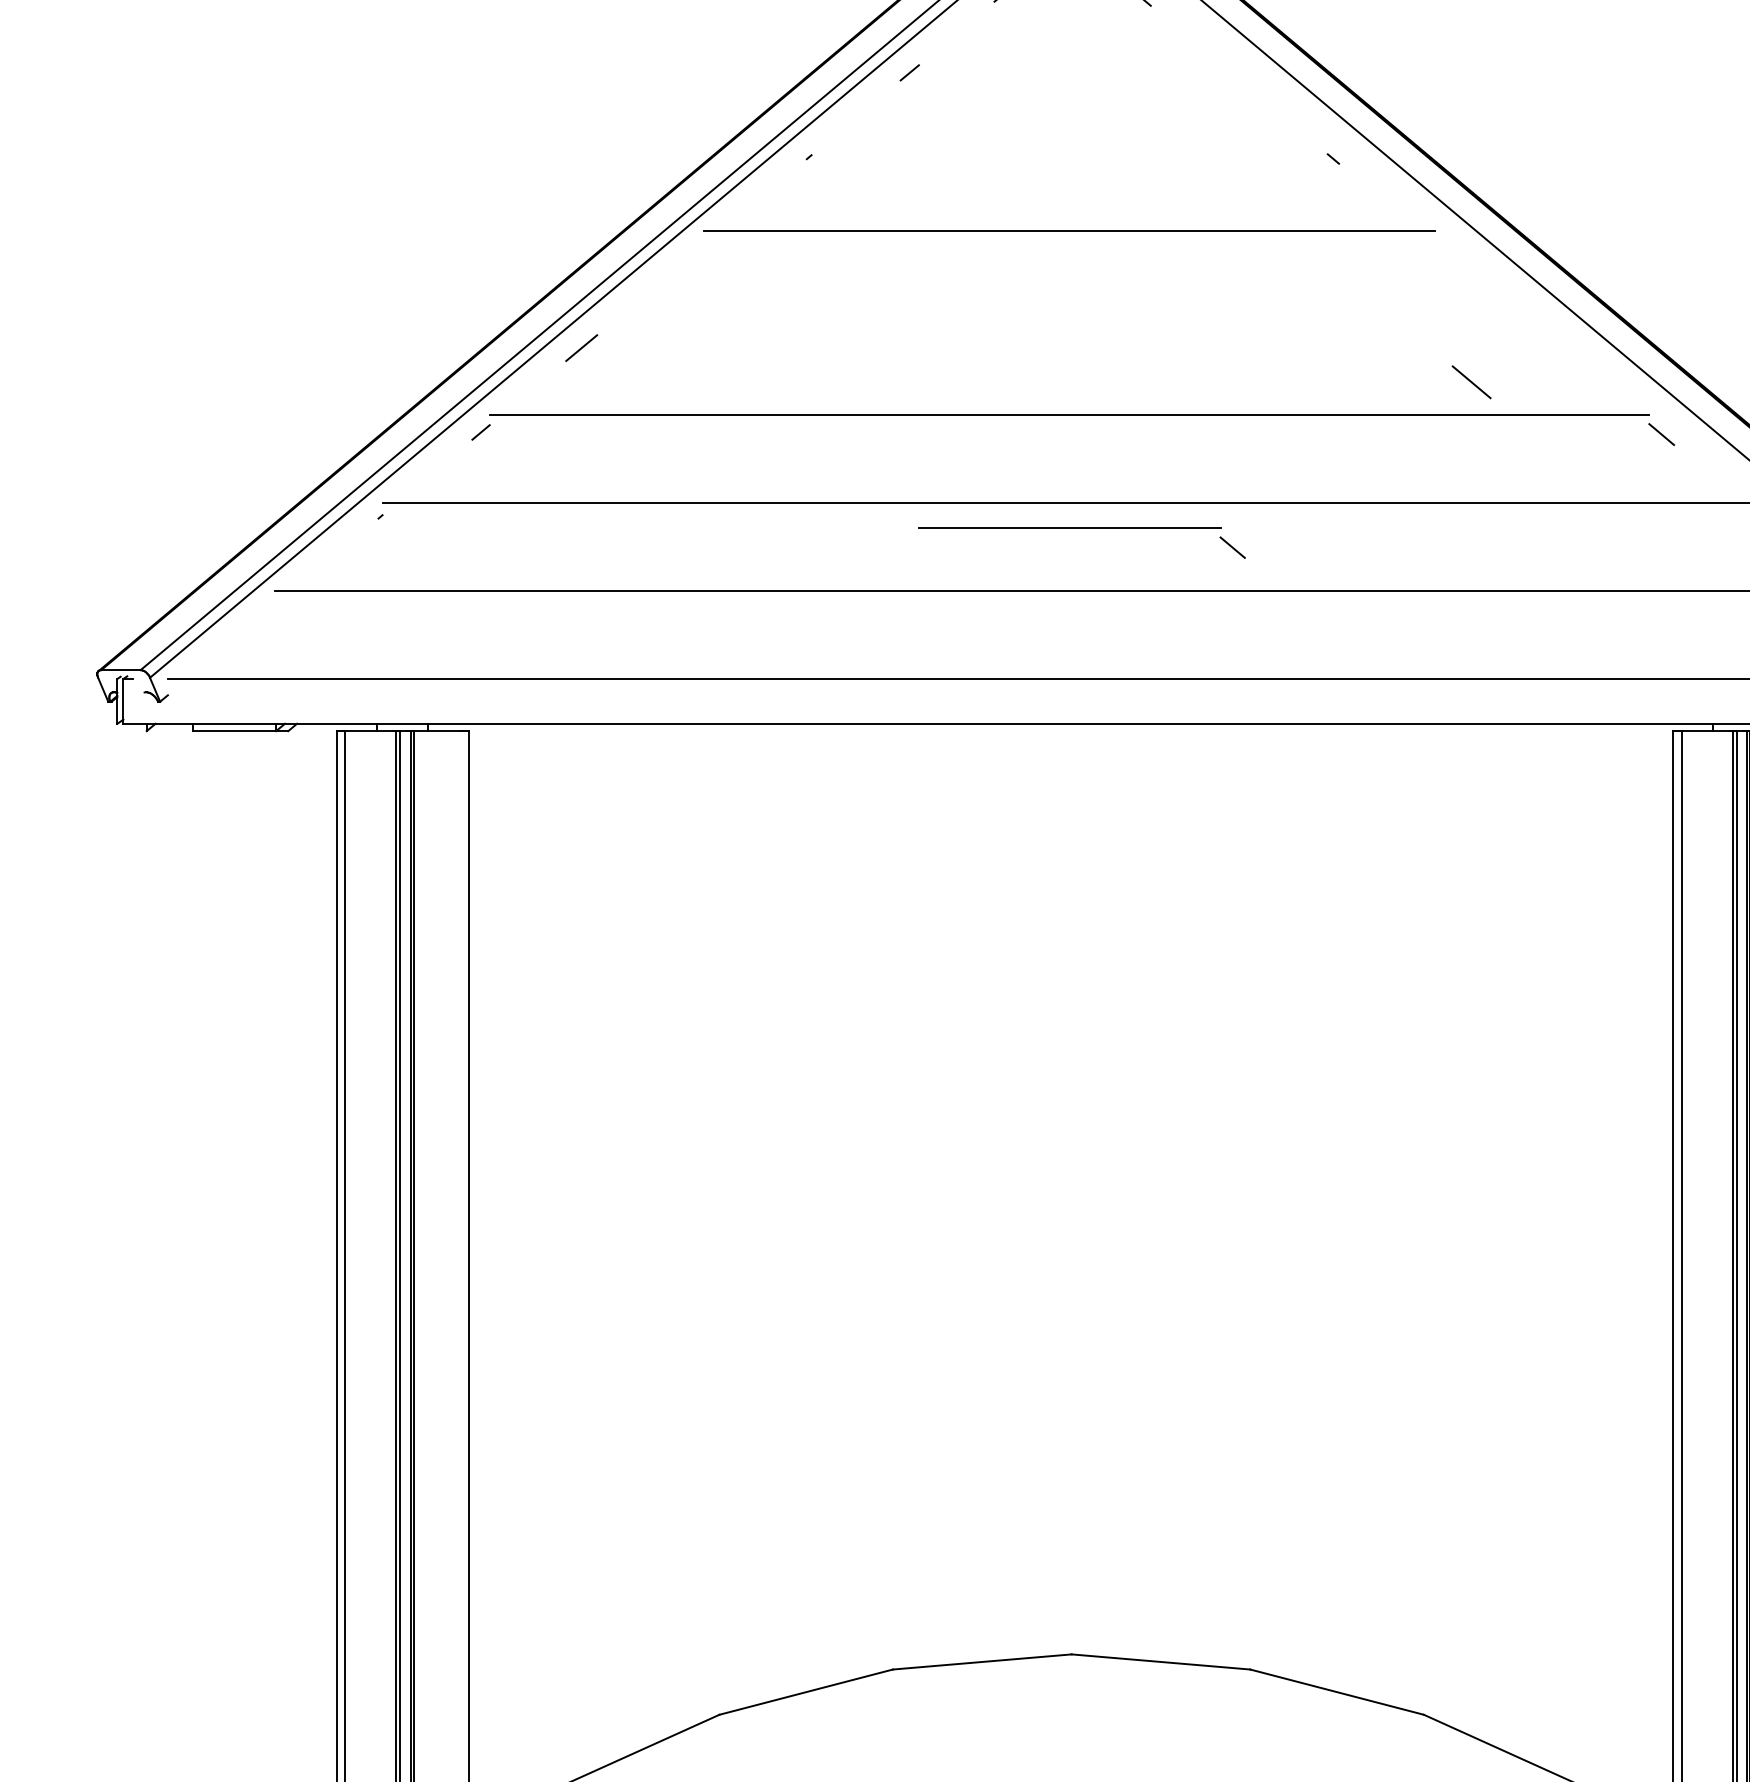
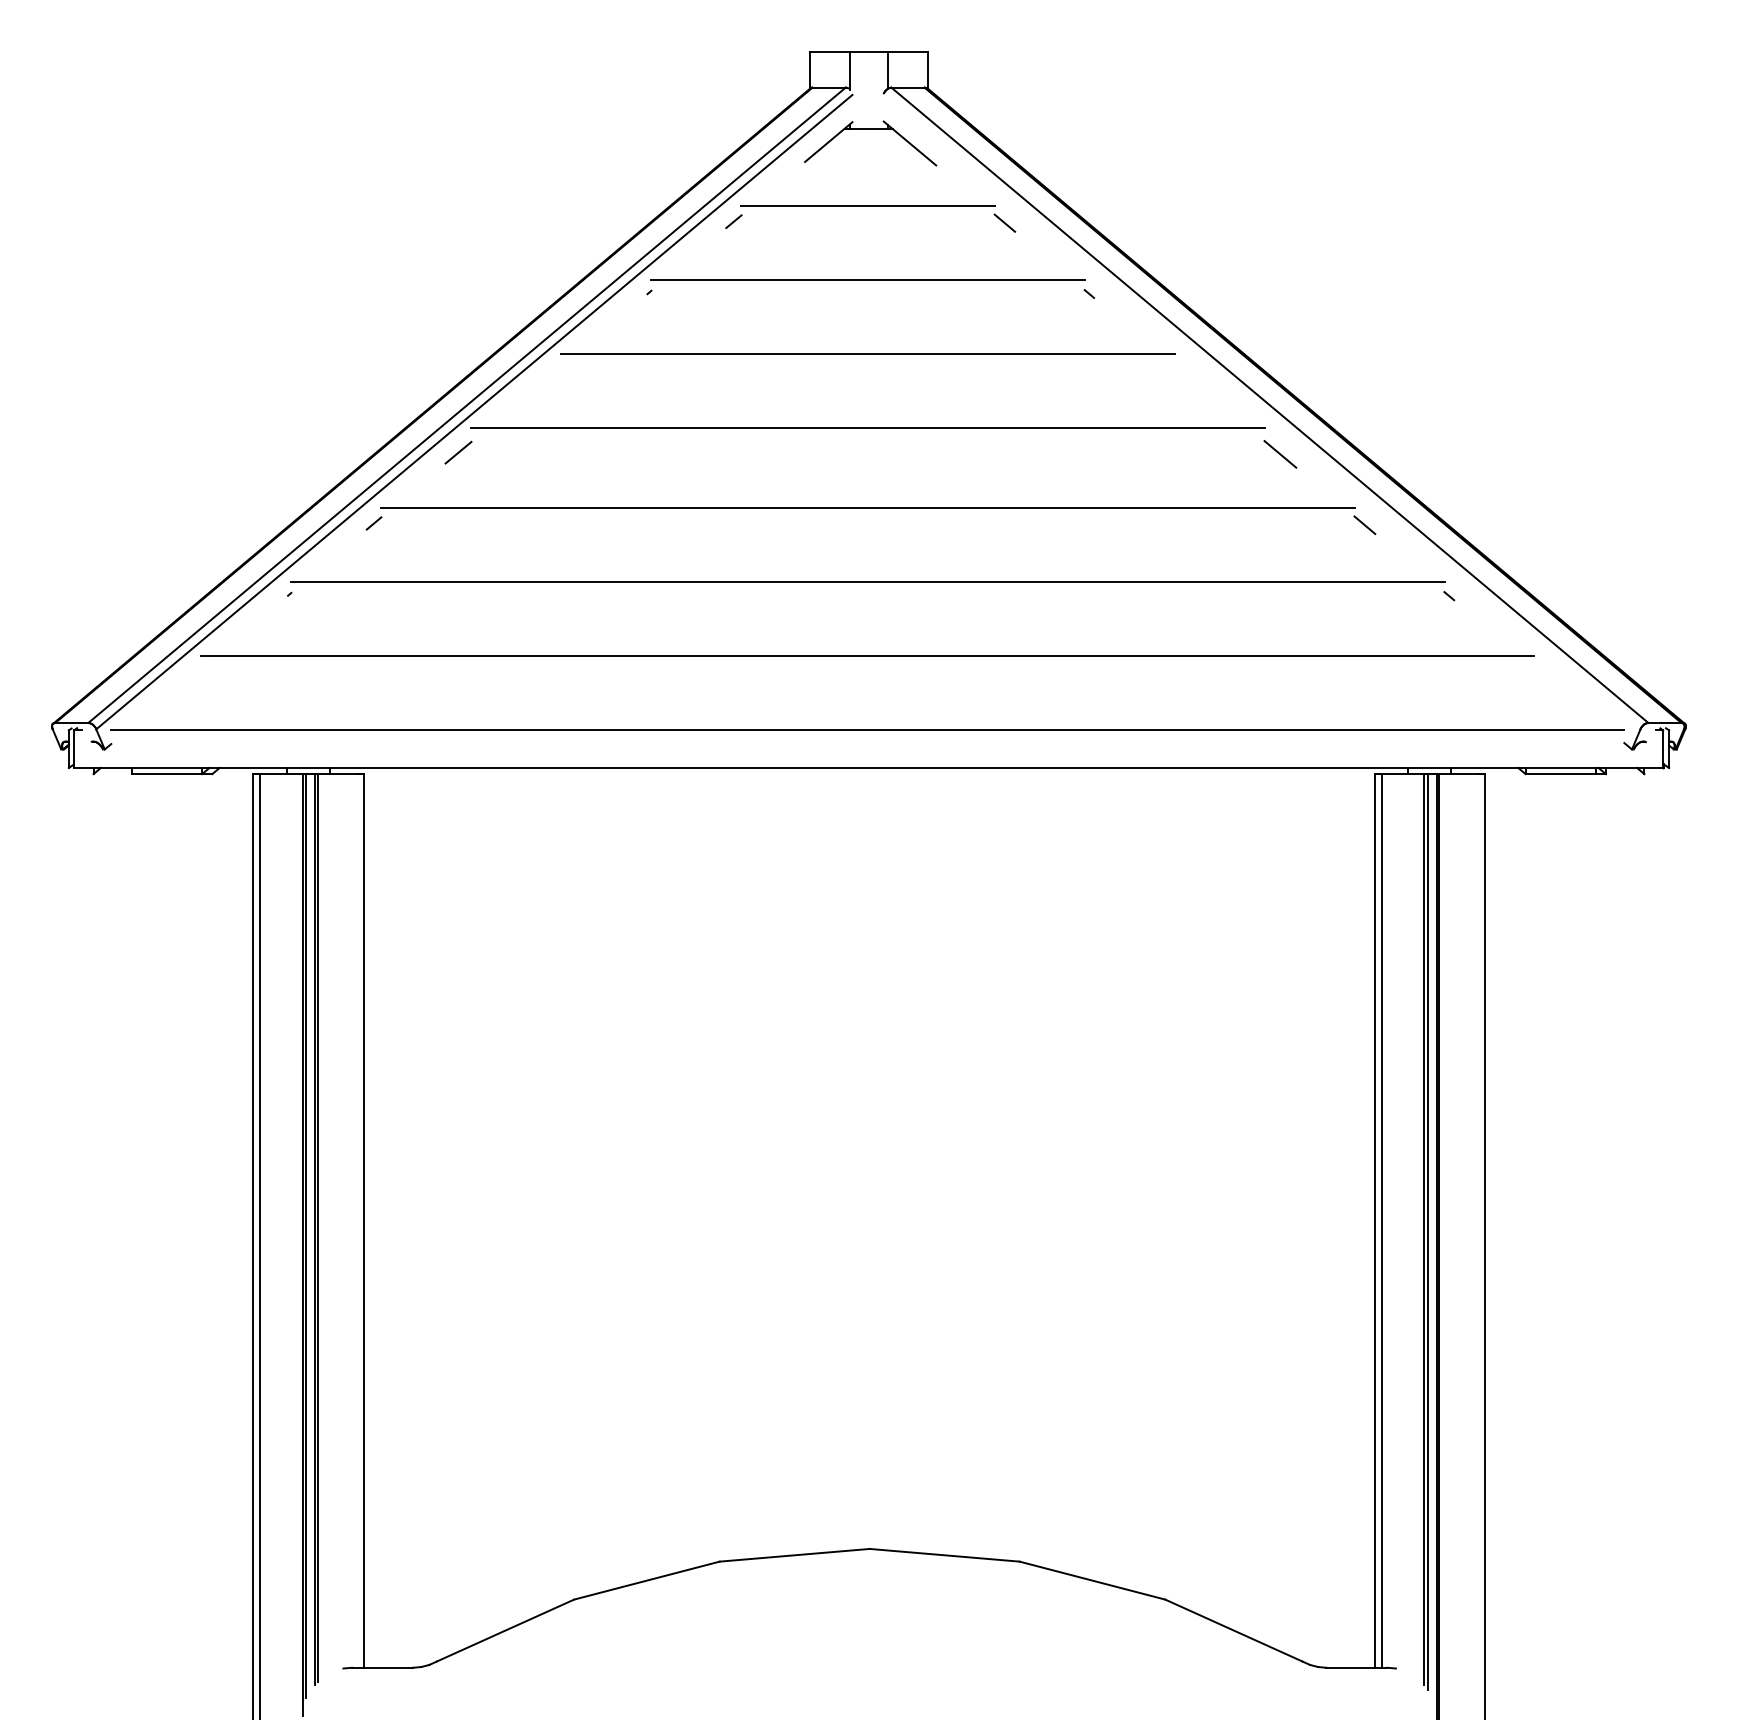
line: (1069, 142) -> (867, 280), added
line: (1069, 319) -> (867, 428), added
line: (1471, 382) -> (1280, 454), moved
part: (1082, 527) -> (878, 206), moved

